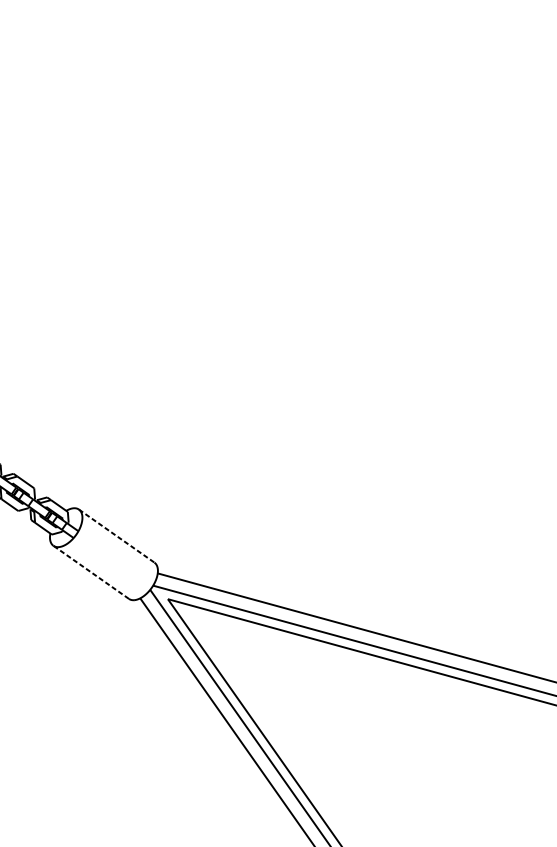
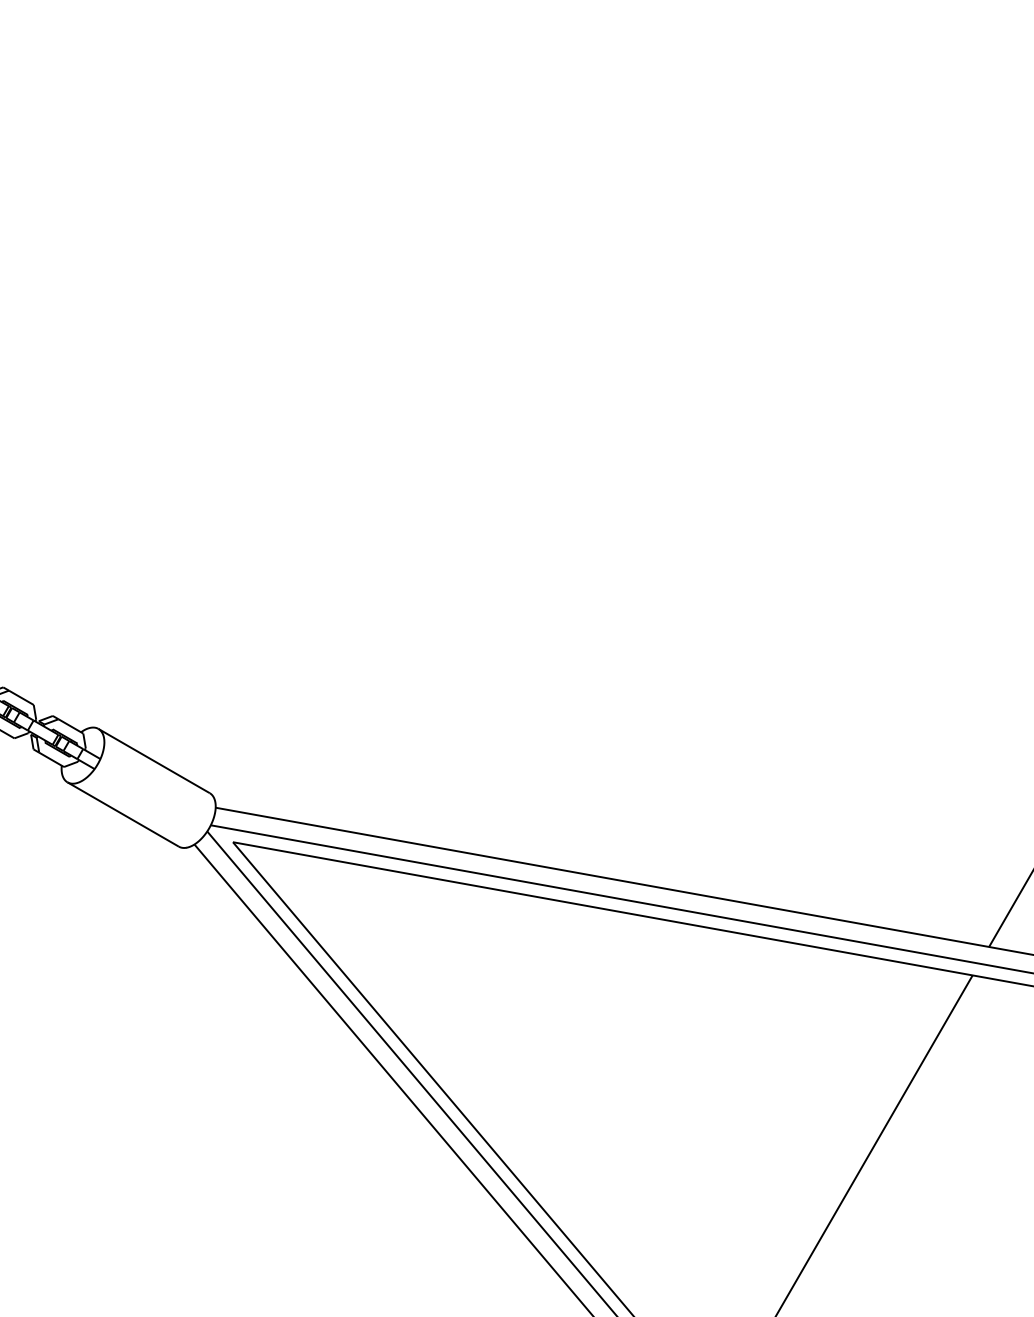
line: (116, 536) -> (154, 761), dashed -> solid
line: (90, 572) -> (122, 814), dashed -> solid

